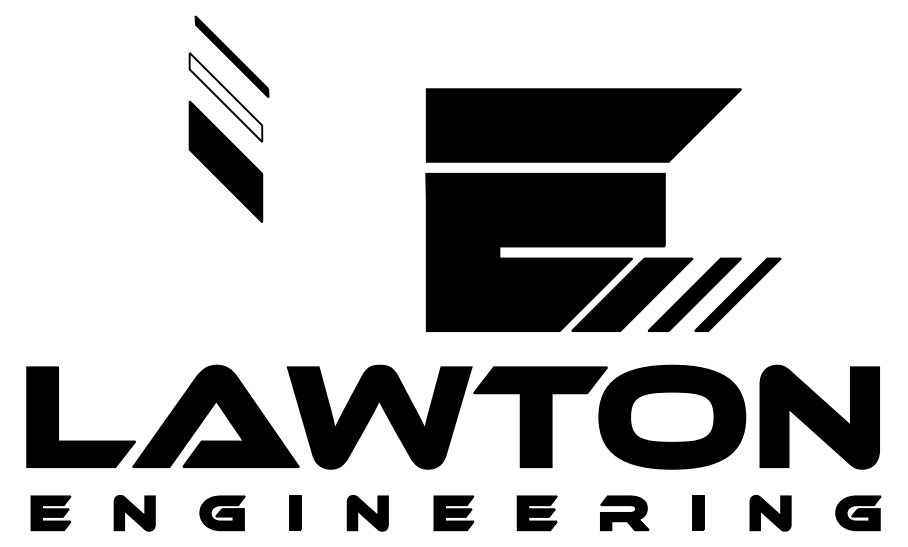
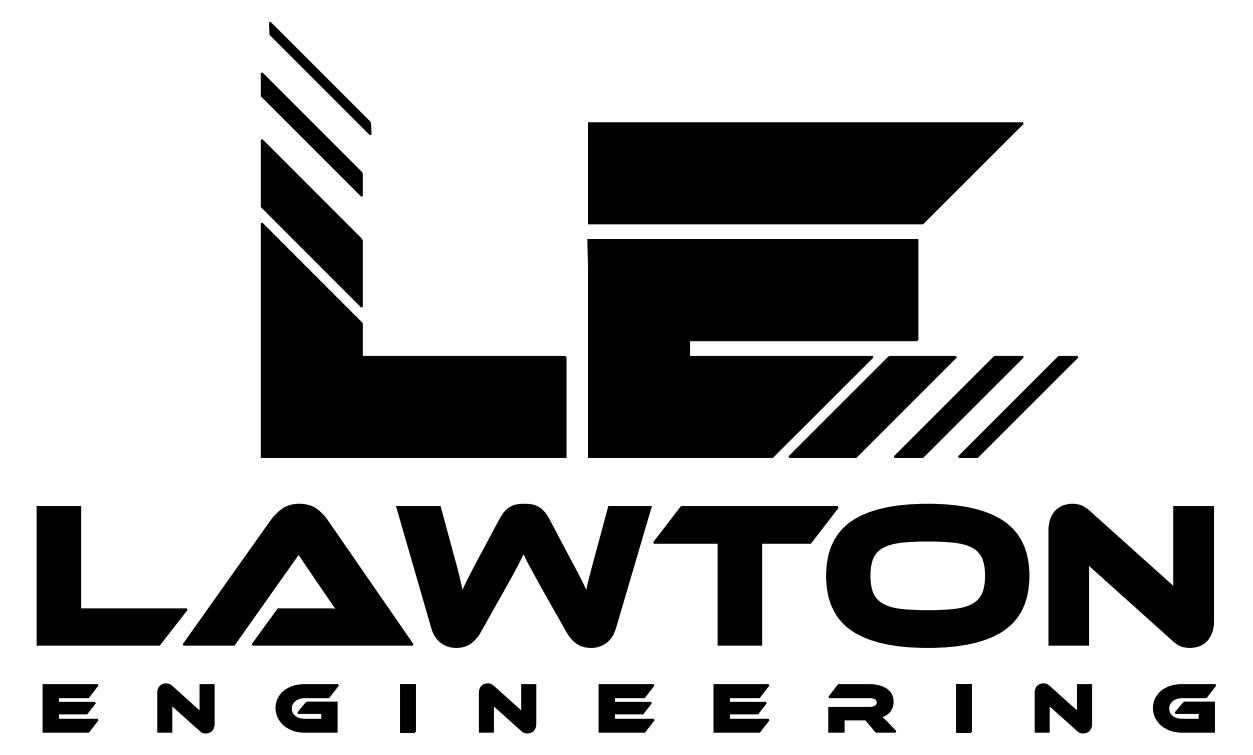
fill: (225, 97) -> (311, 134), added
part: (299, 258) -> (413, 356), added

